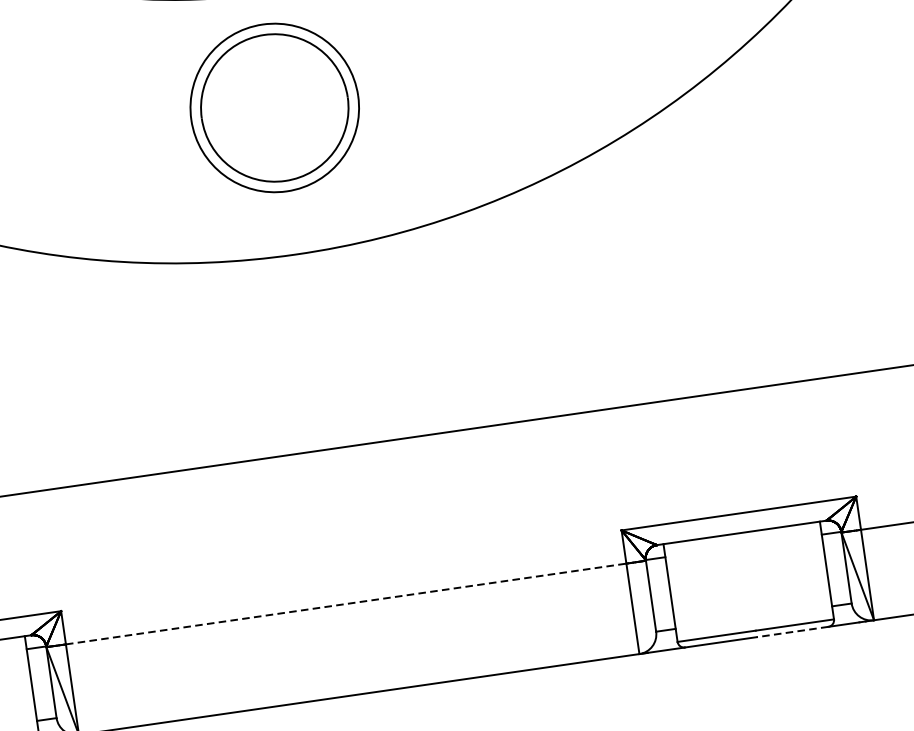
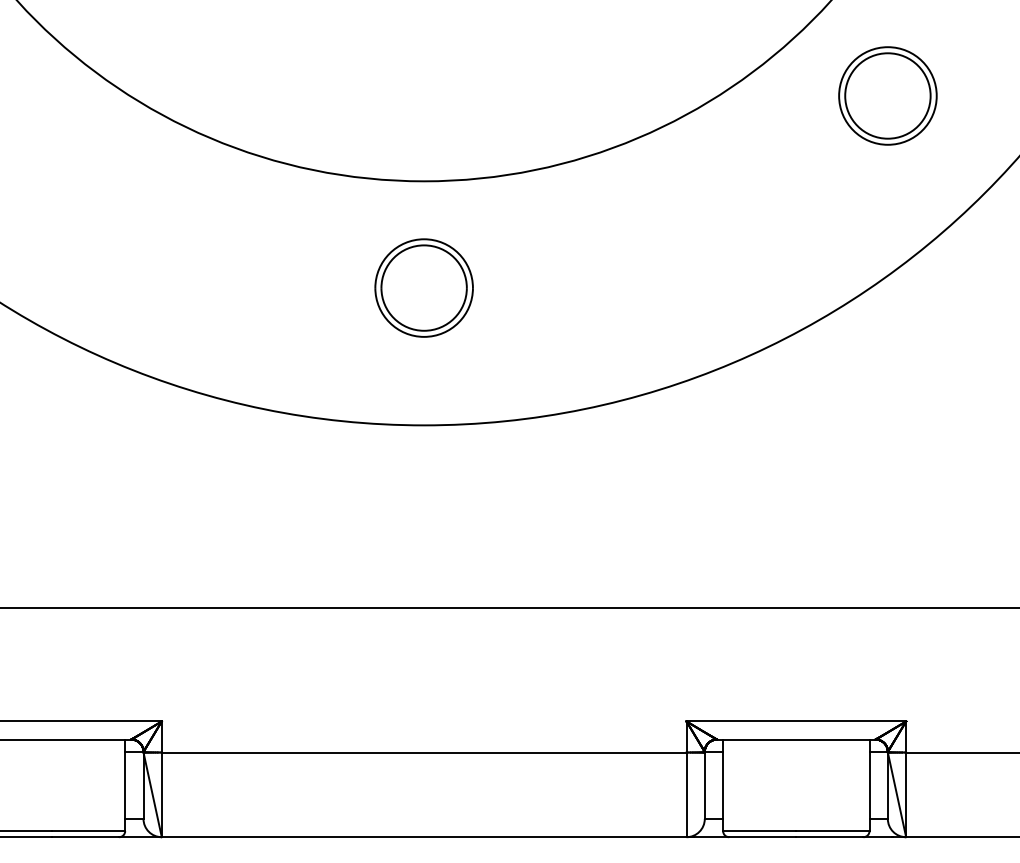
part: (273, 107) -> (423, 287), size x0.62
line: (346, 603) -> (424, 752), dashed -> solid
line: (792, 632) -> (829, 837), dashed -> solid

